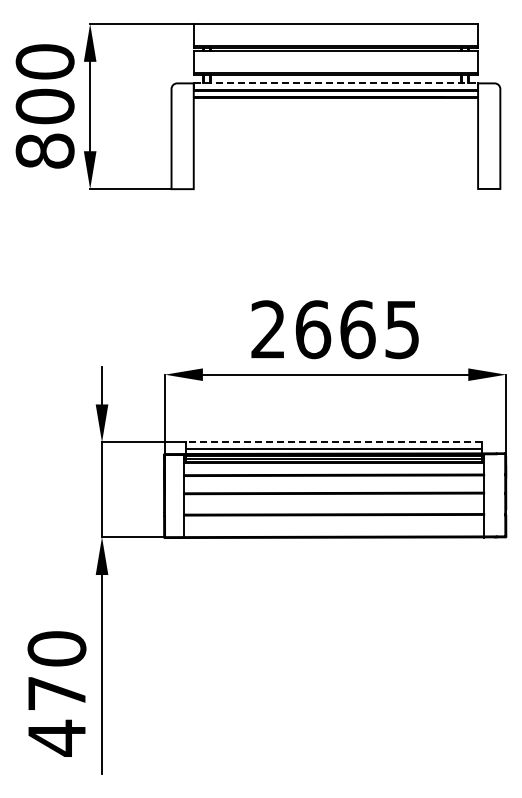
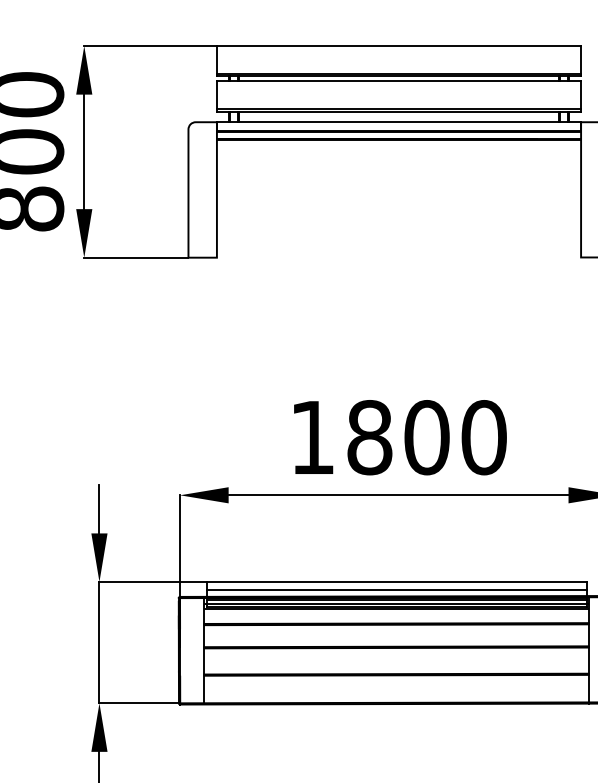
line: (336, 83) -> (399, 122), dashed -> solid
text: (335, 329) -> (398, 437), 2665 -> 1800
line: (333, 442) -> (395, 582), dashed -> solid

